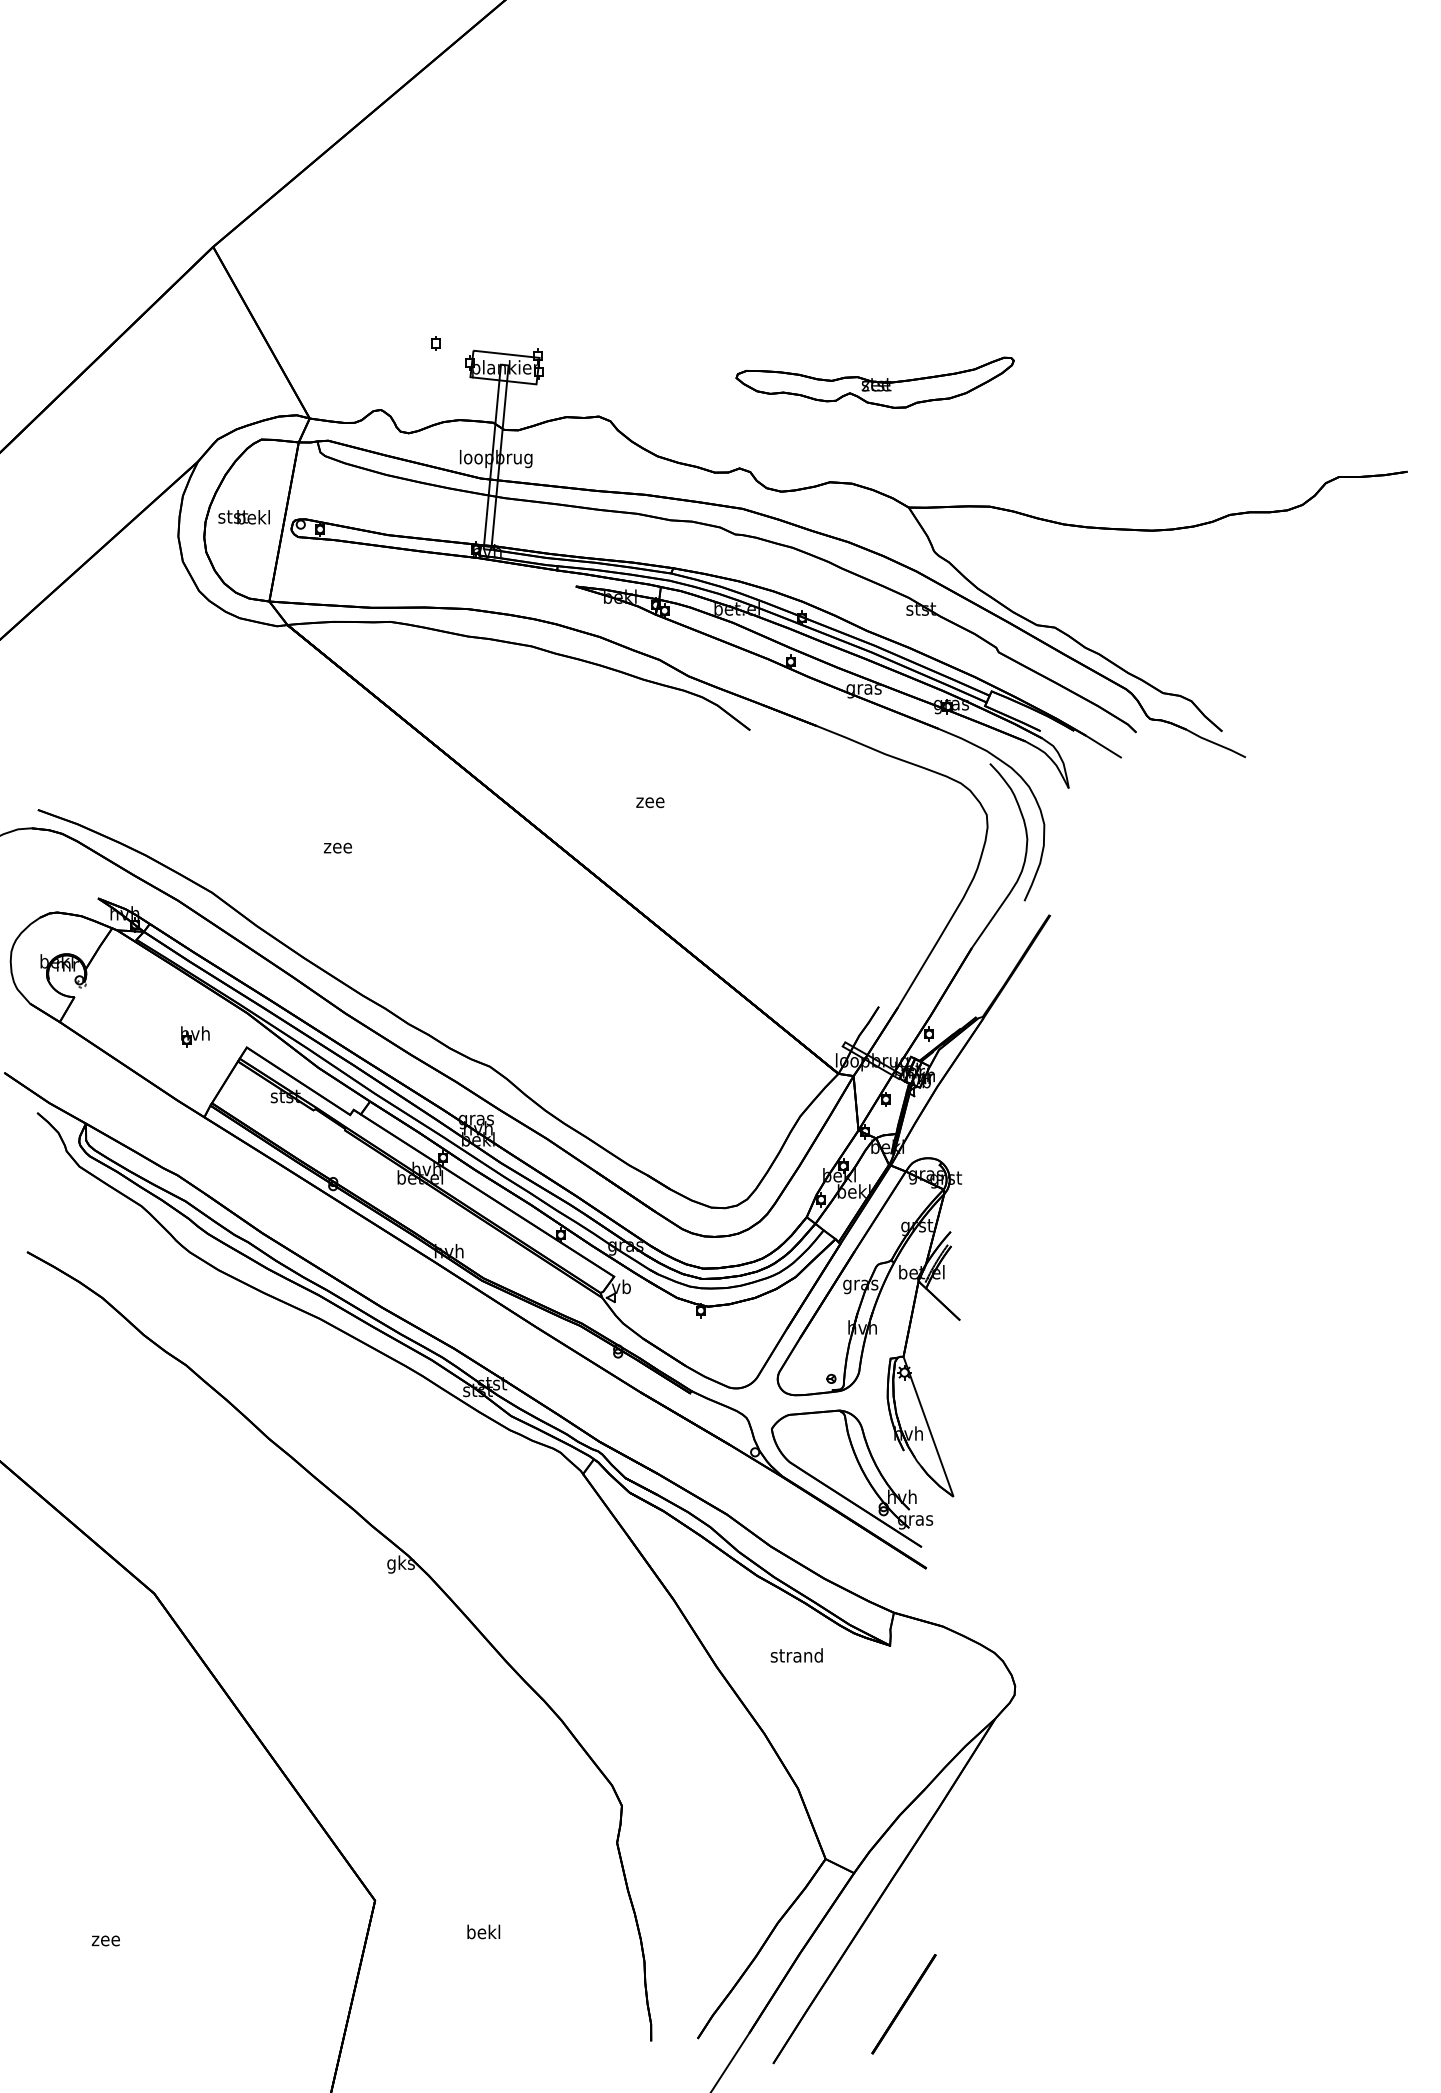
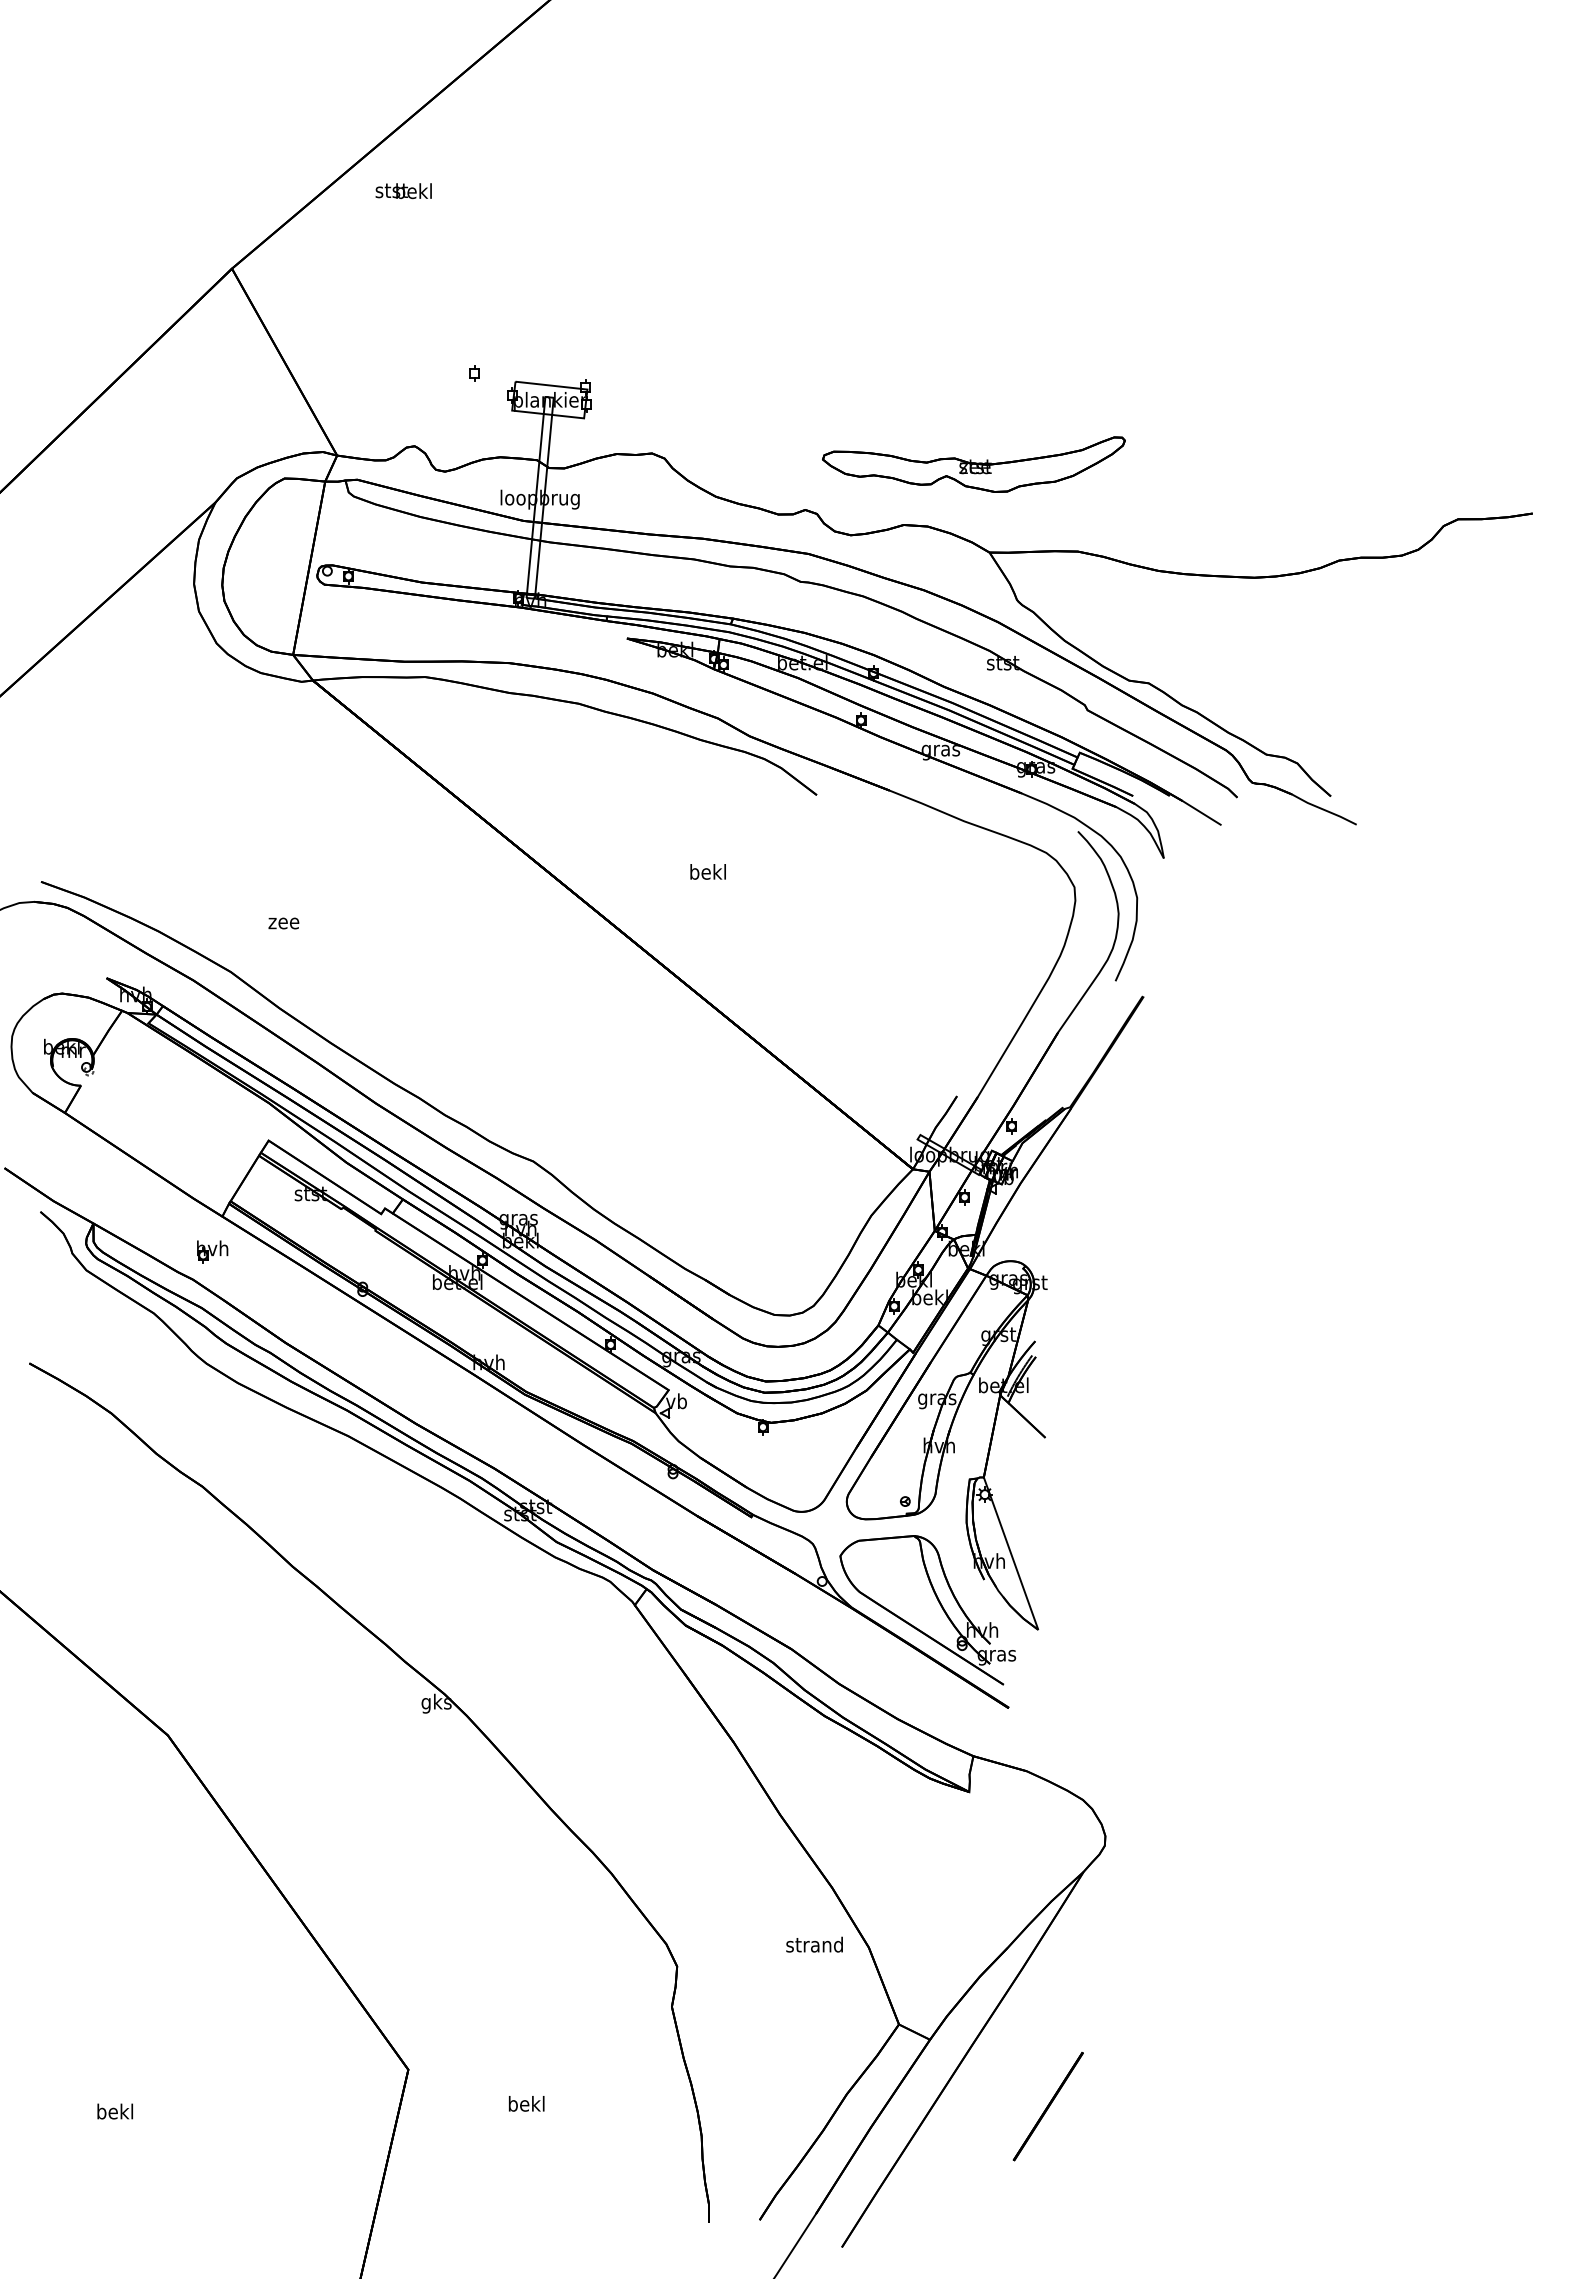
part: (874, 382) -> (973, 464), moved
text: (243, 517) -> (403, 191), moved
text: (649, 800) -> (707, 871), zee -> bekl
text: (337, 848) -> (283, 923), moved
part: (195, 1036) -> (212, 1251), moved
text: (796, 1655) -> (814, 1944), moved
text: (106, 1938) -> (115, 2111), zee -> bekl
line: (903, 2004) -> (1047, 2106), moved

